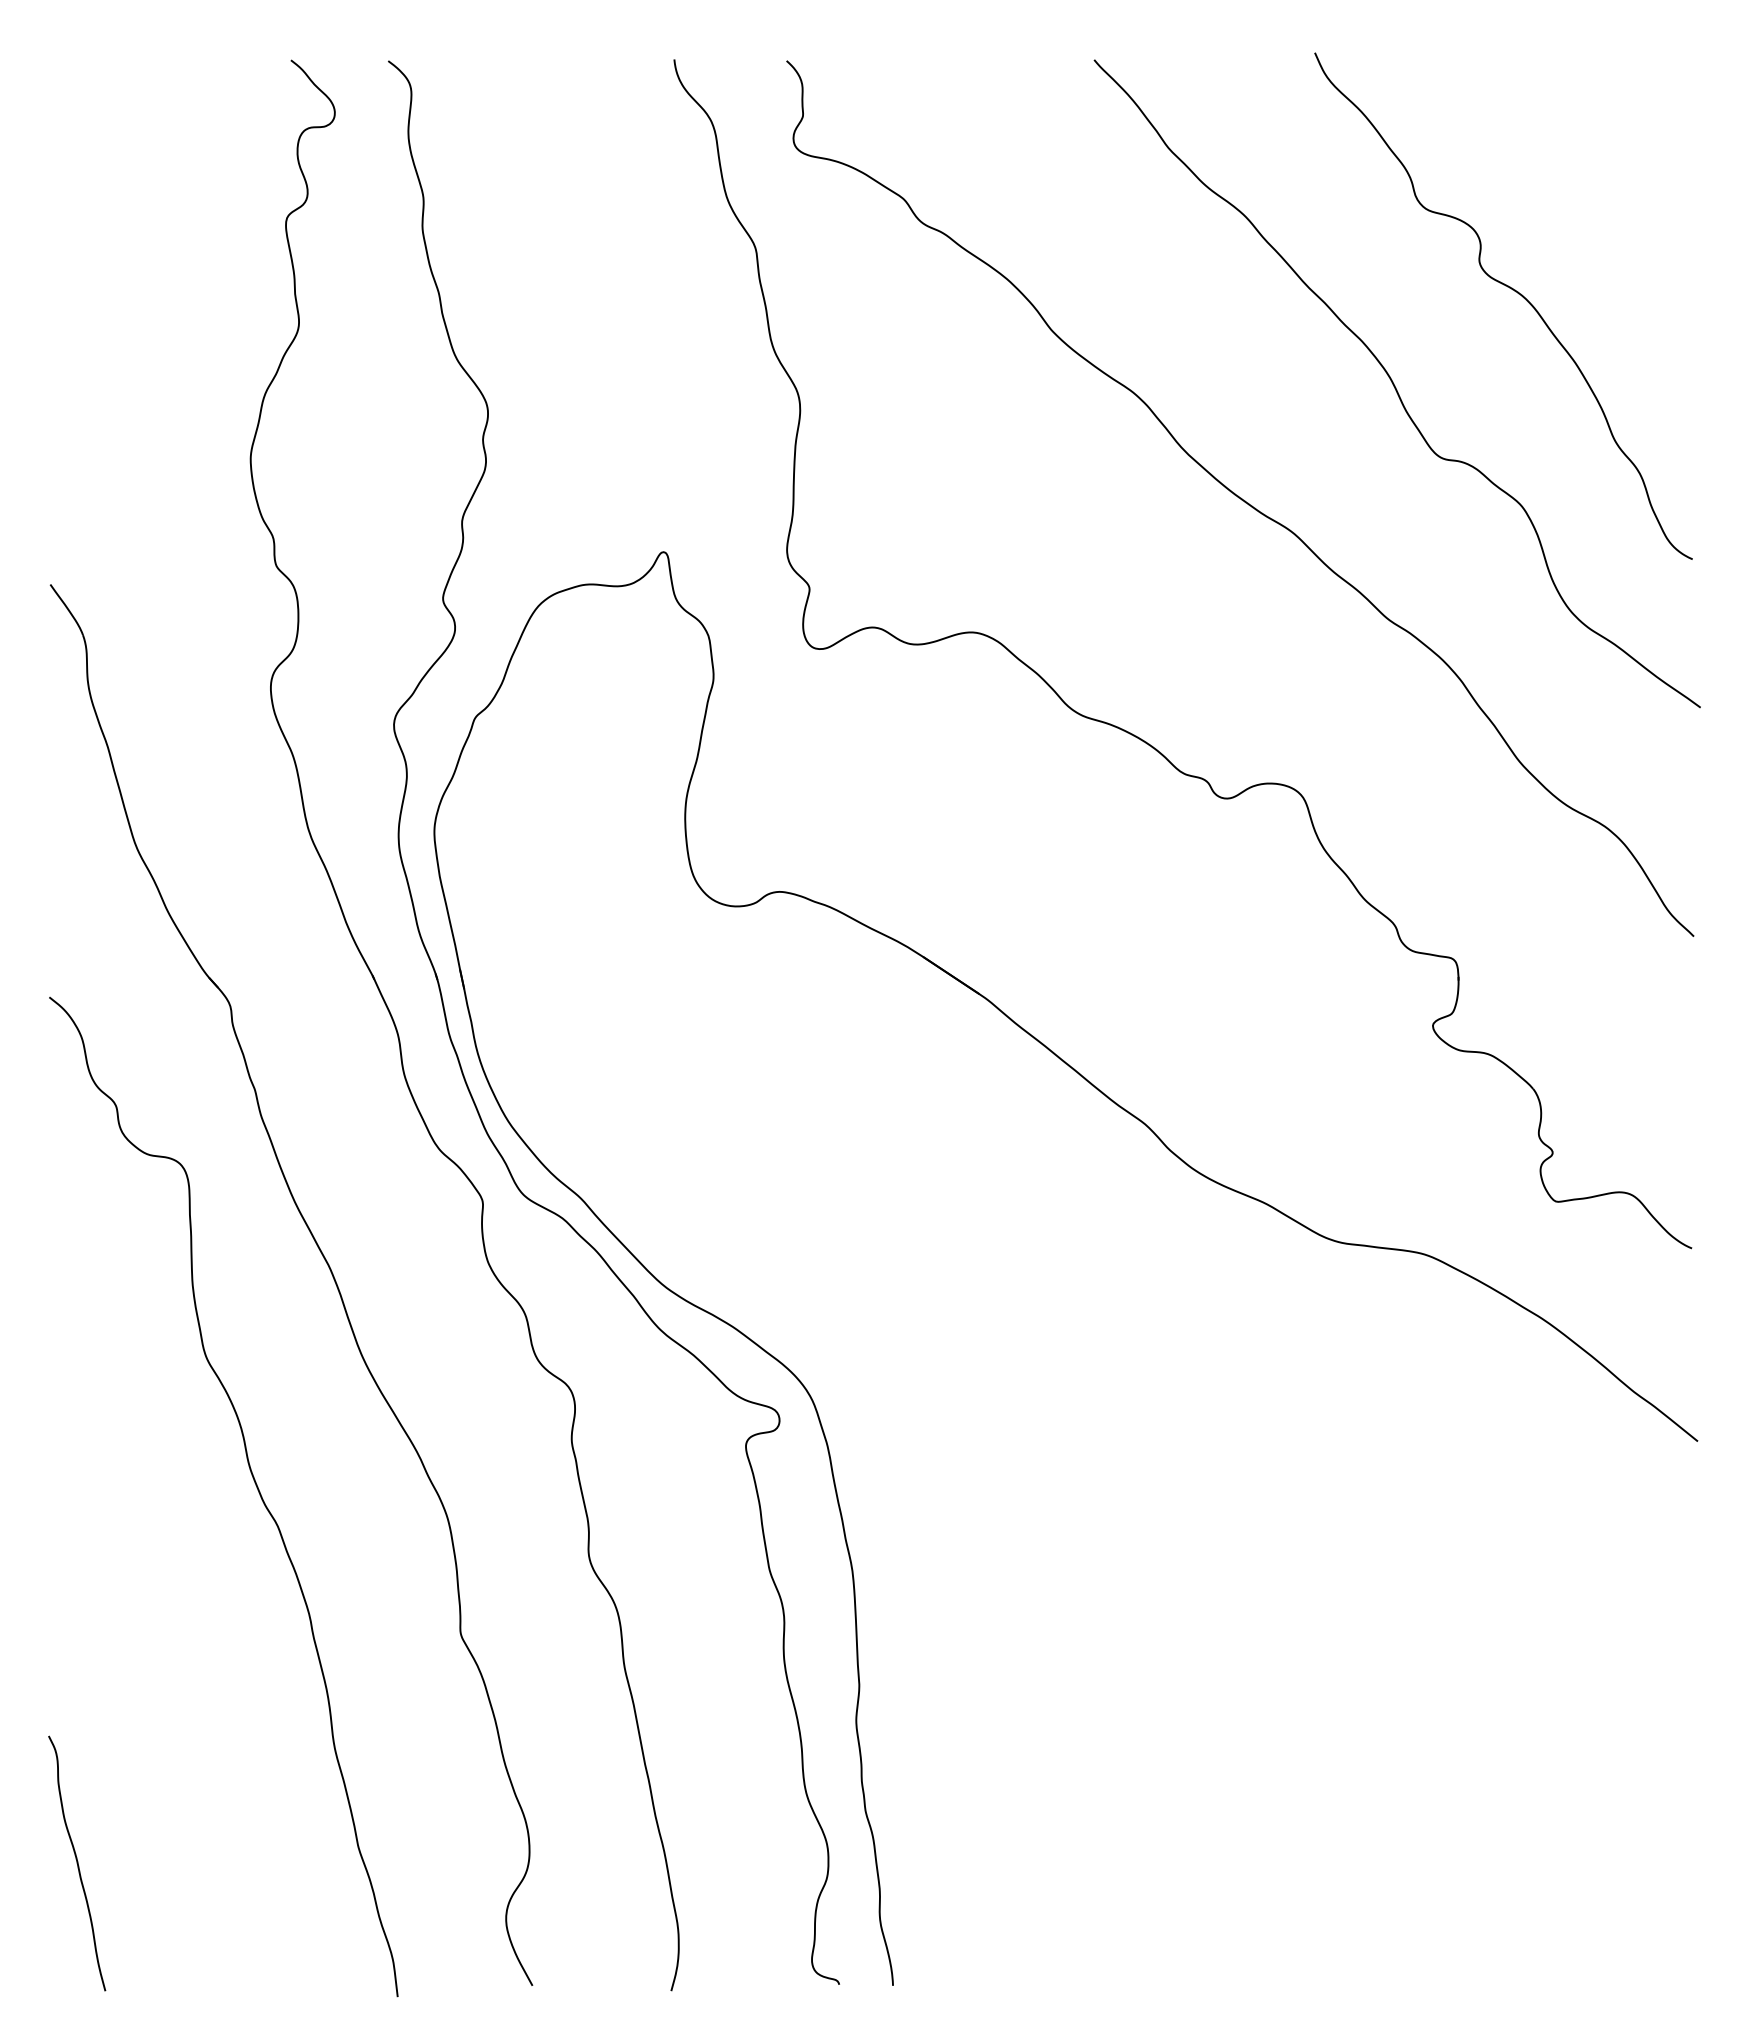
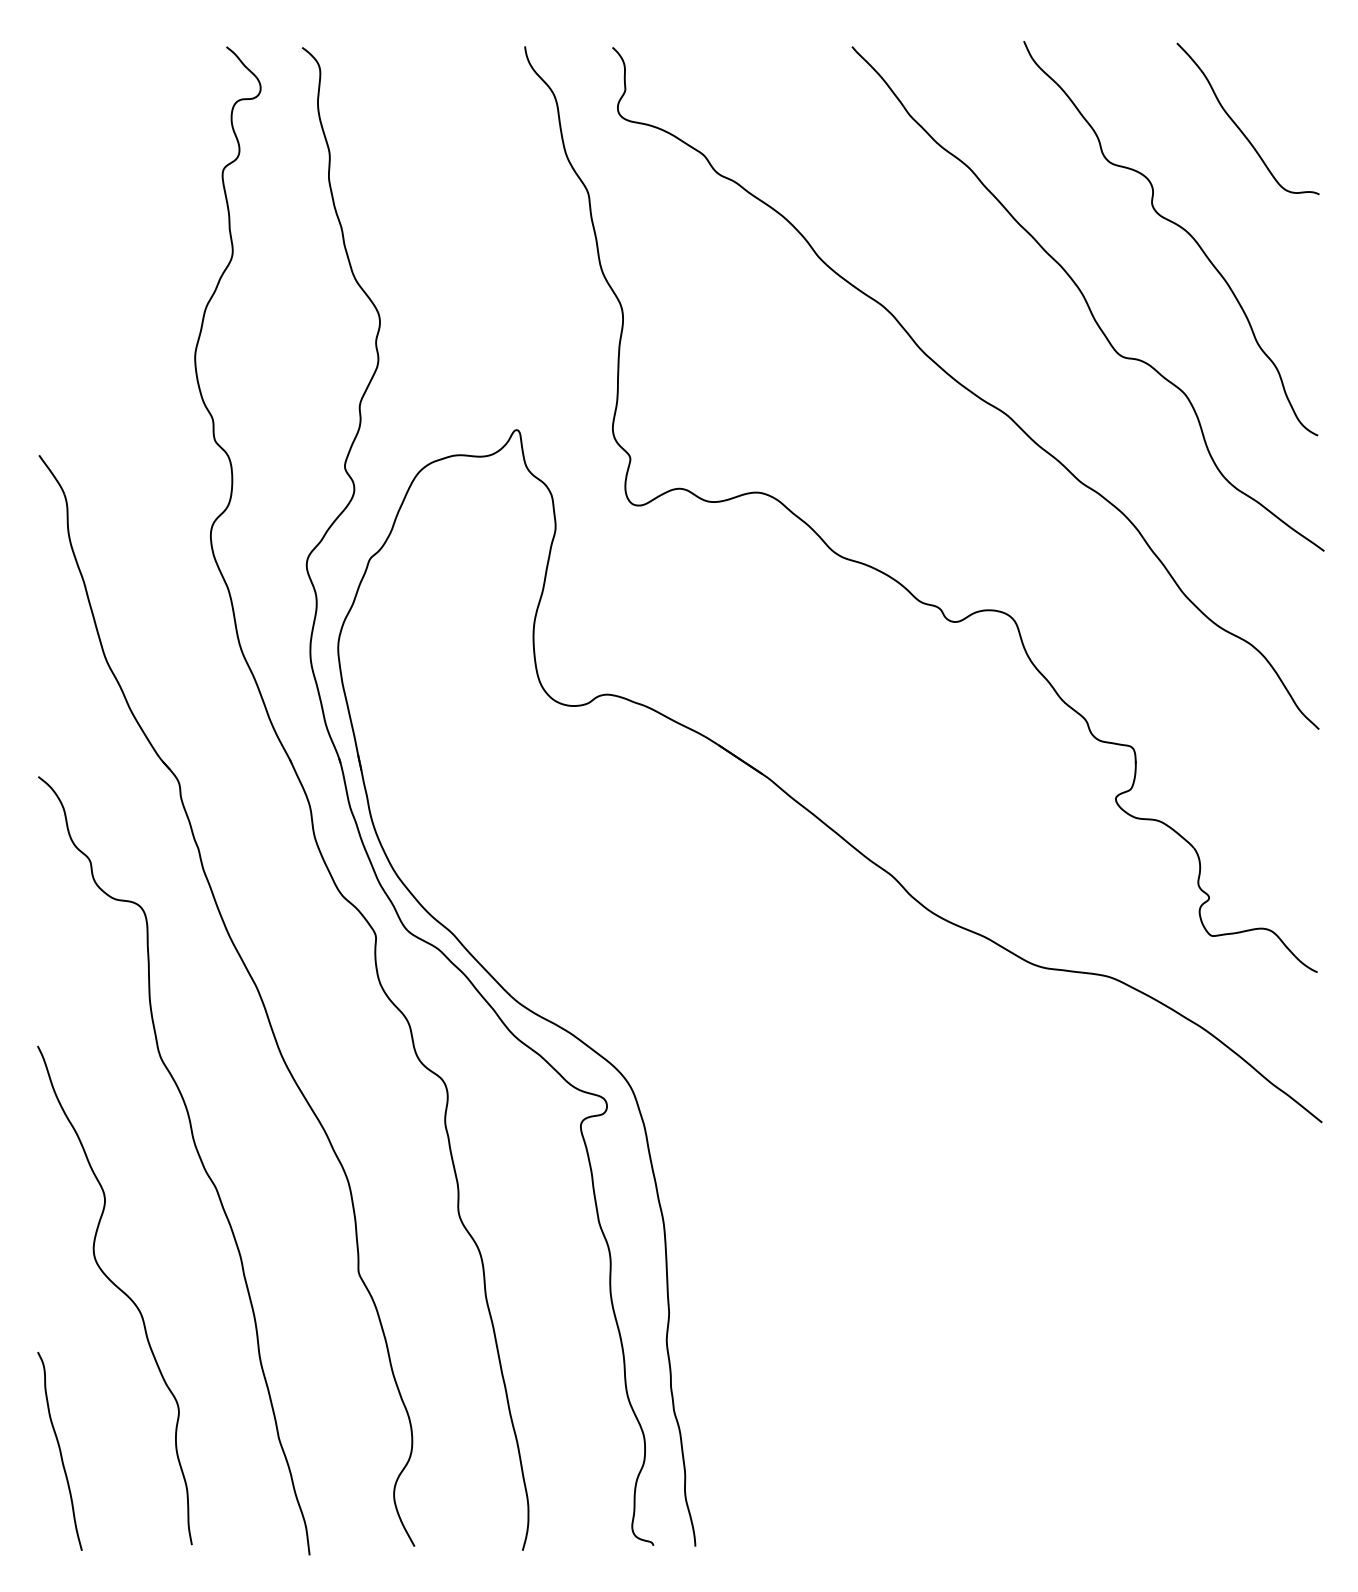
curve: (1591, 163) -> (1239, 127), added
curve: (153, 1656) -> (119, 1290), added

